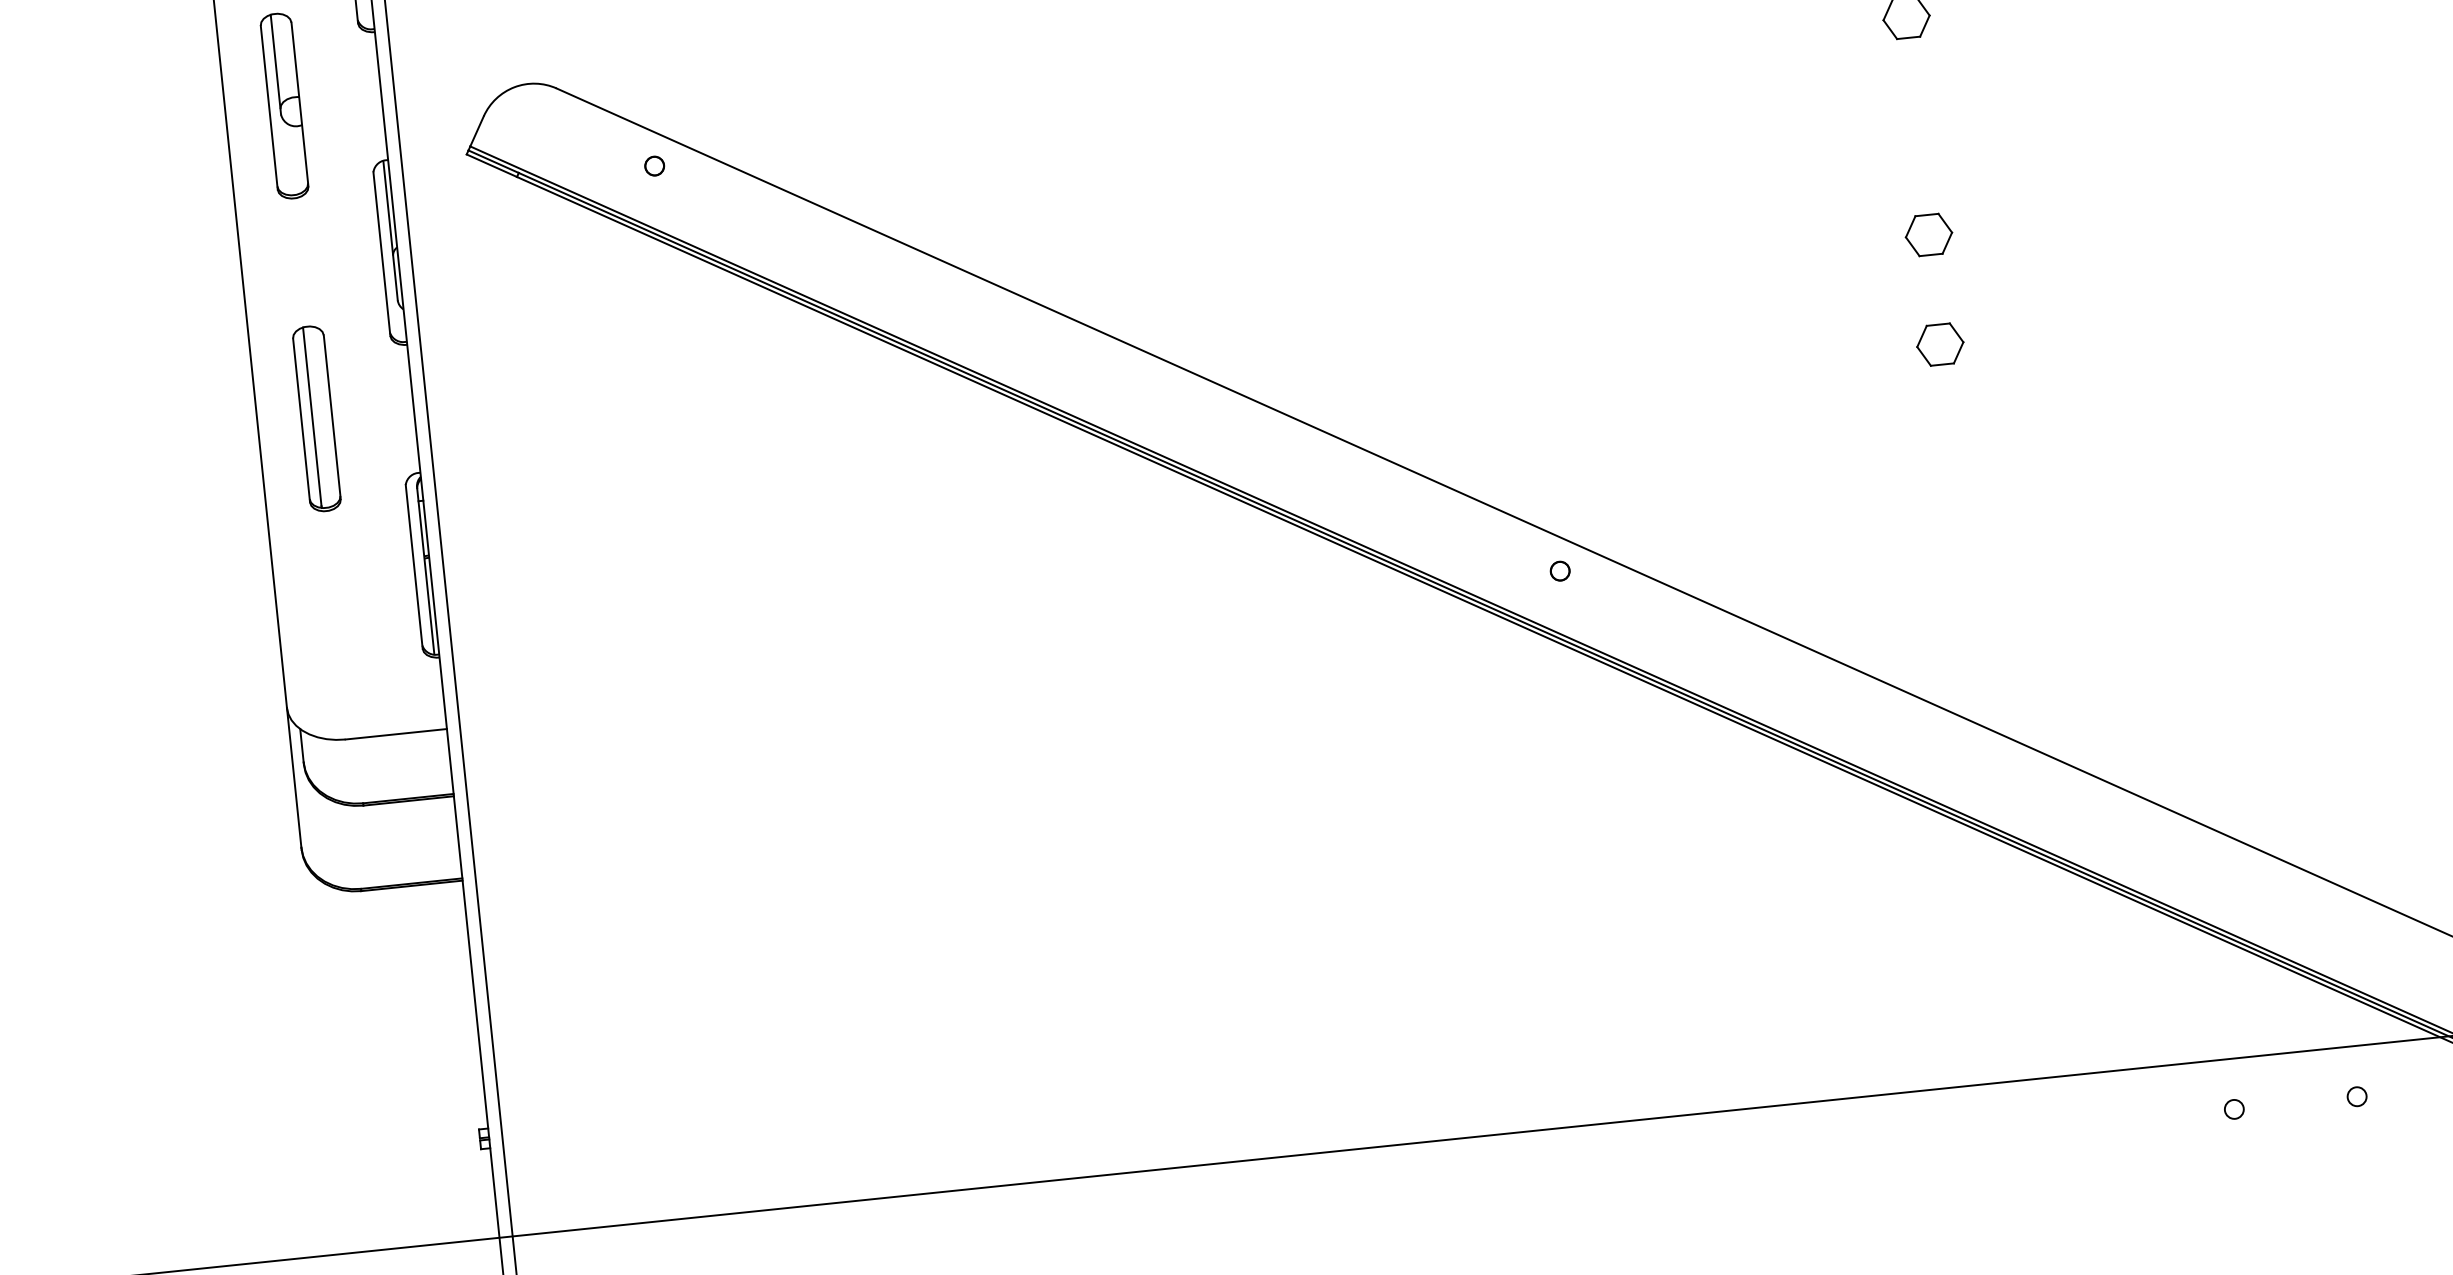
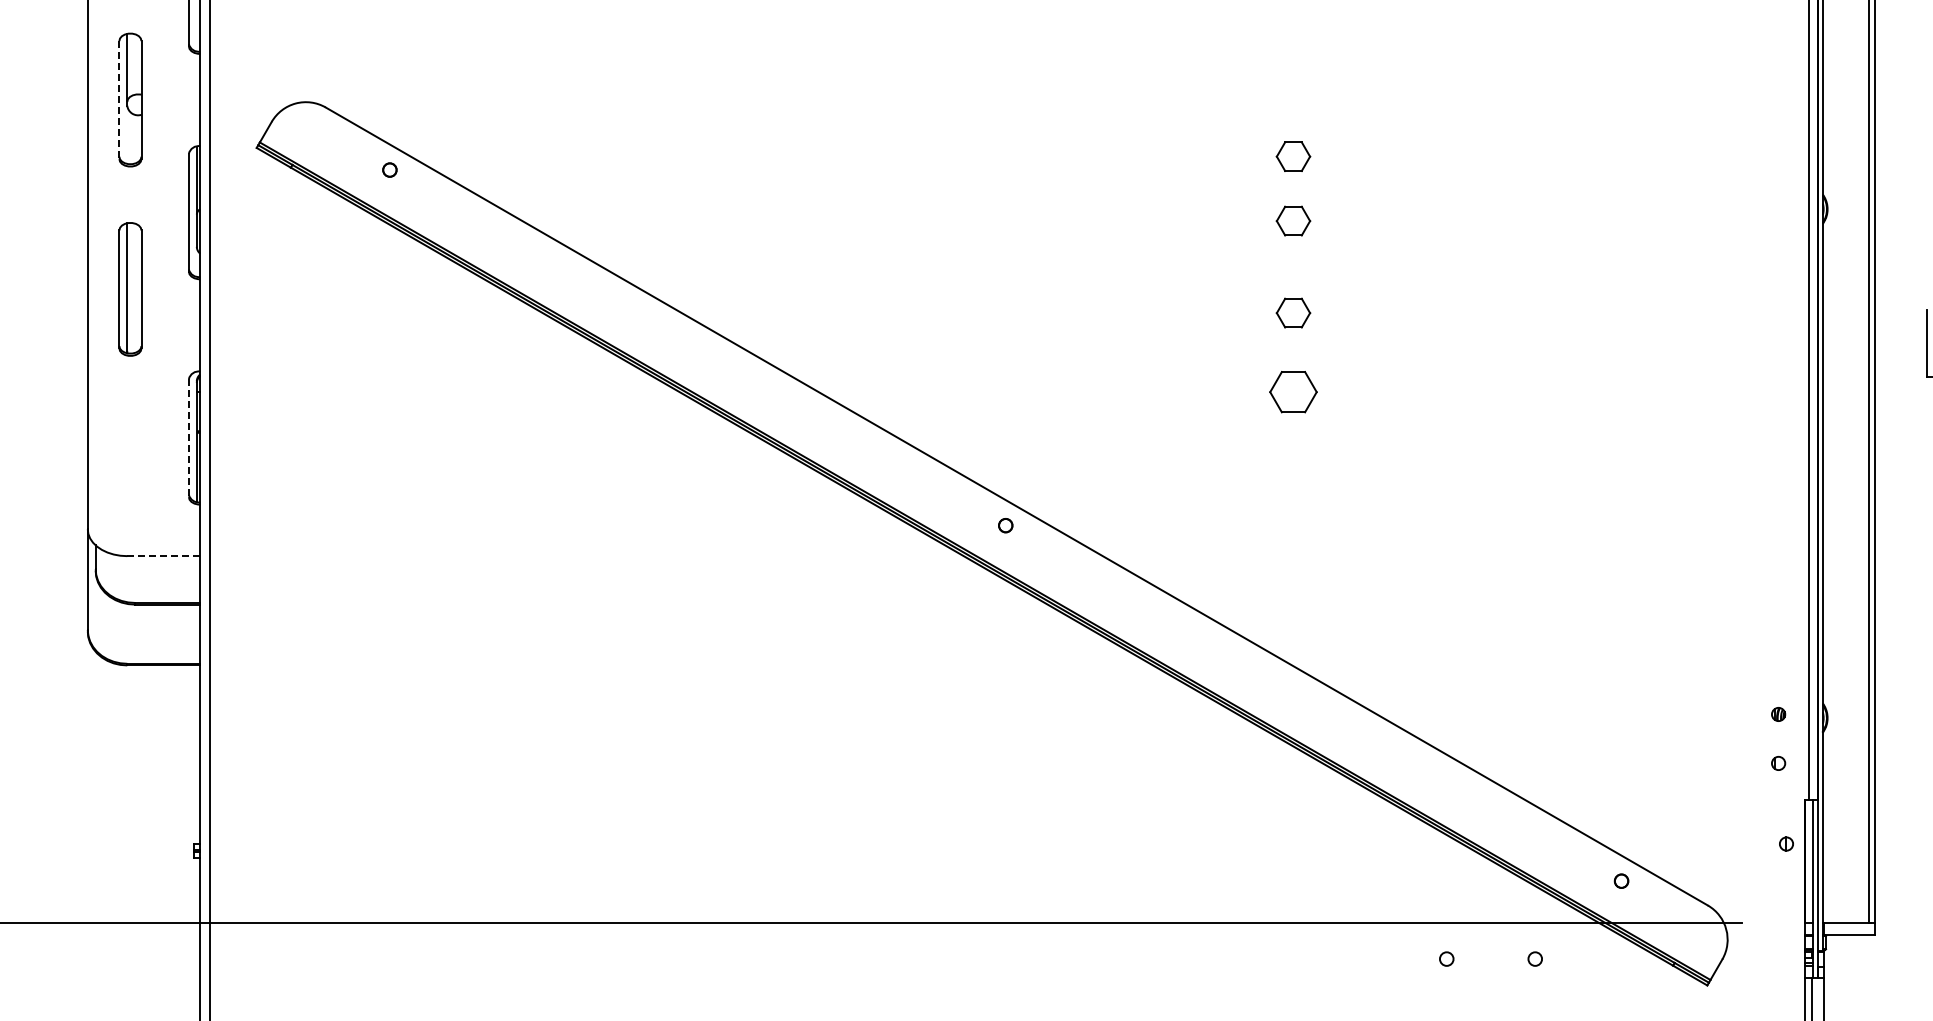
part: (1915, 106) -> (1293, 220), added
line: (269, 108) -> (119, 100), solid -> dashed
part: (1940, 343) -> (1293, 391), size x1.4
part: (317, 418) -> (130, 289), moved
line: (413, 567) -> (188, 438), solid -> dashed
line: (395, 734) -> (163, 556), solid -> dashed

